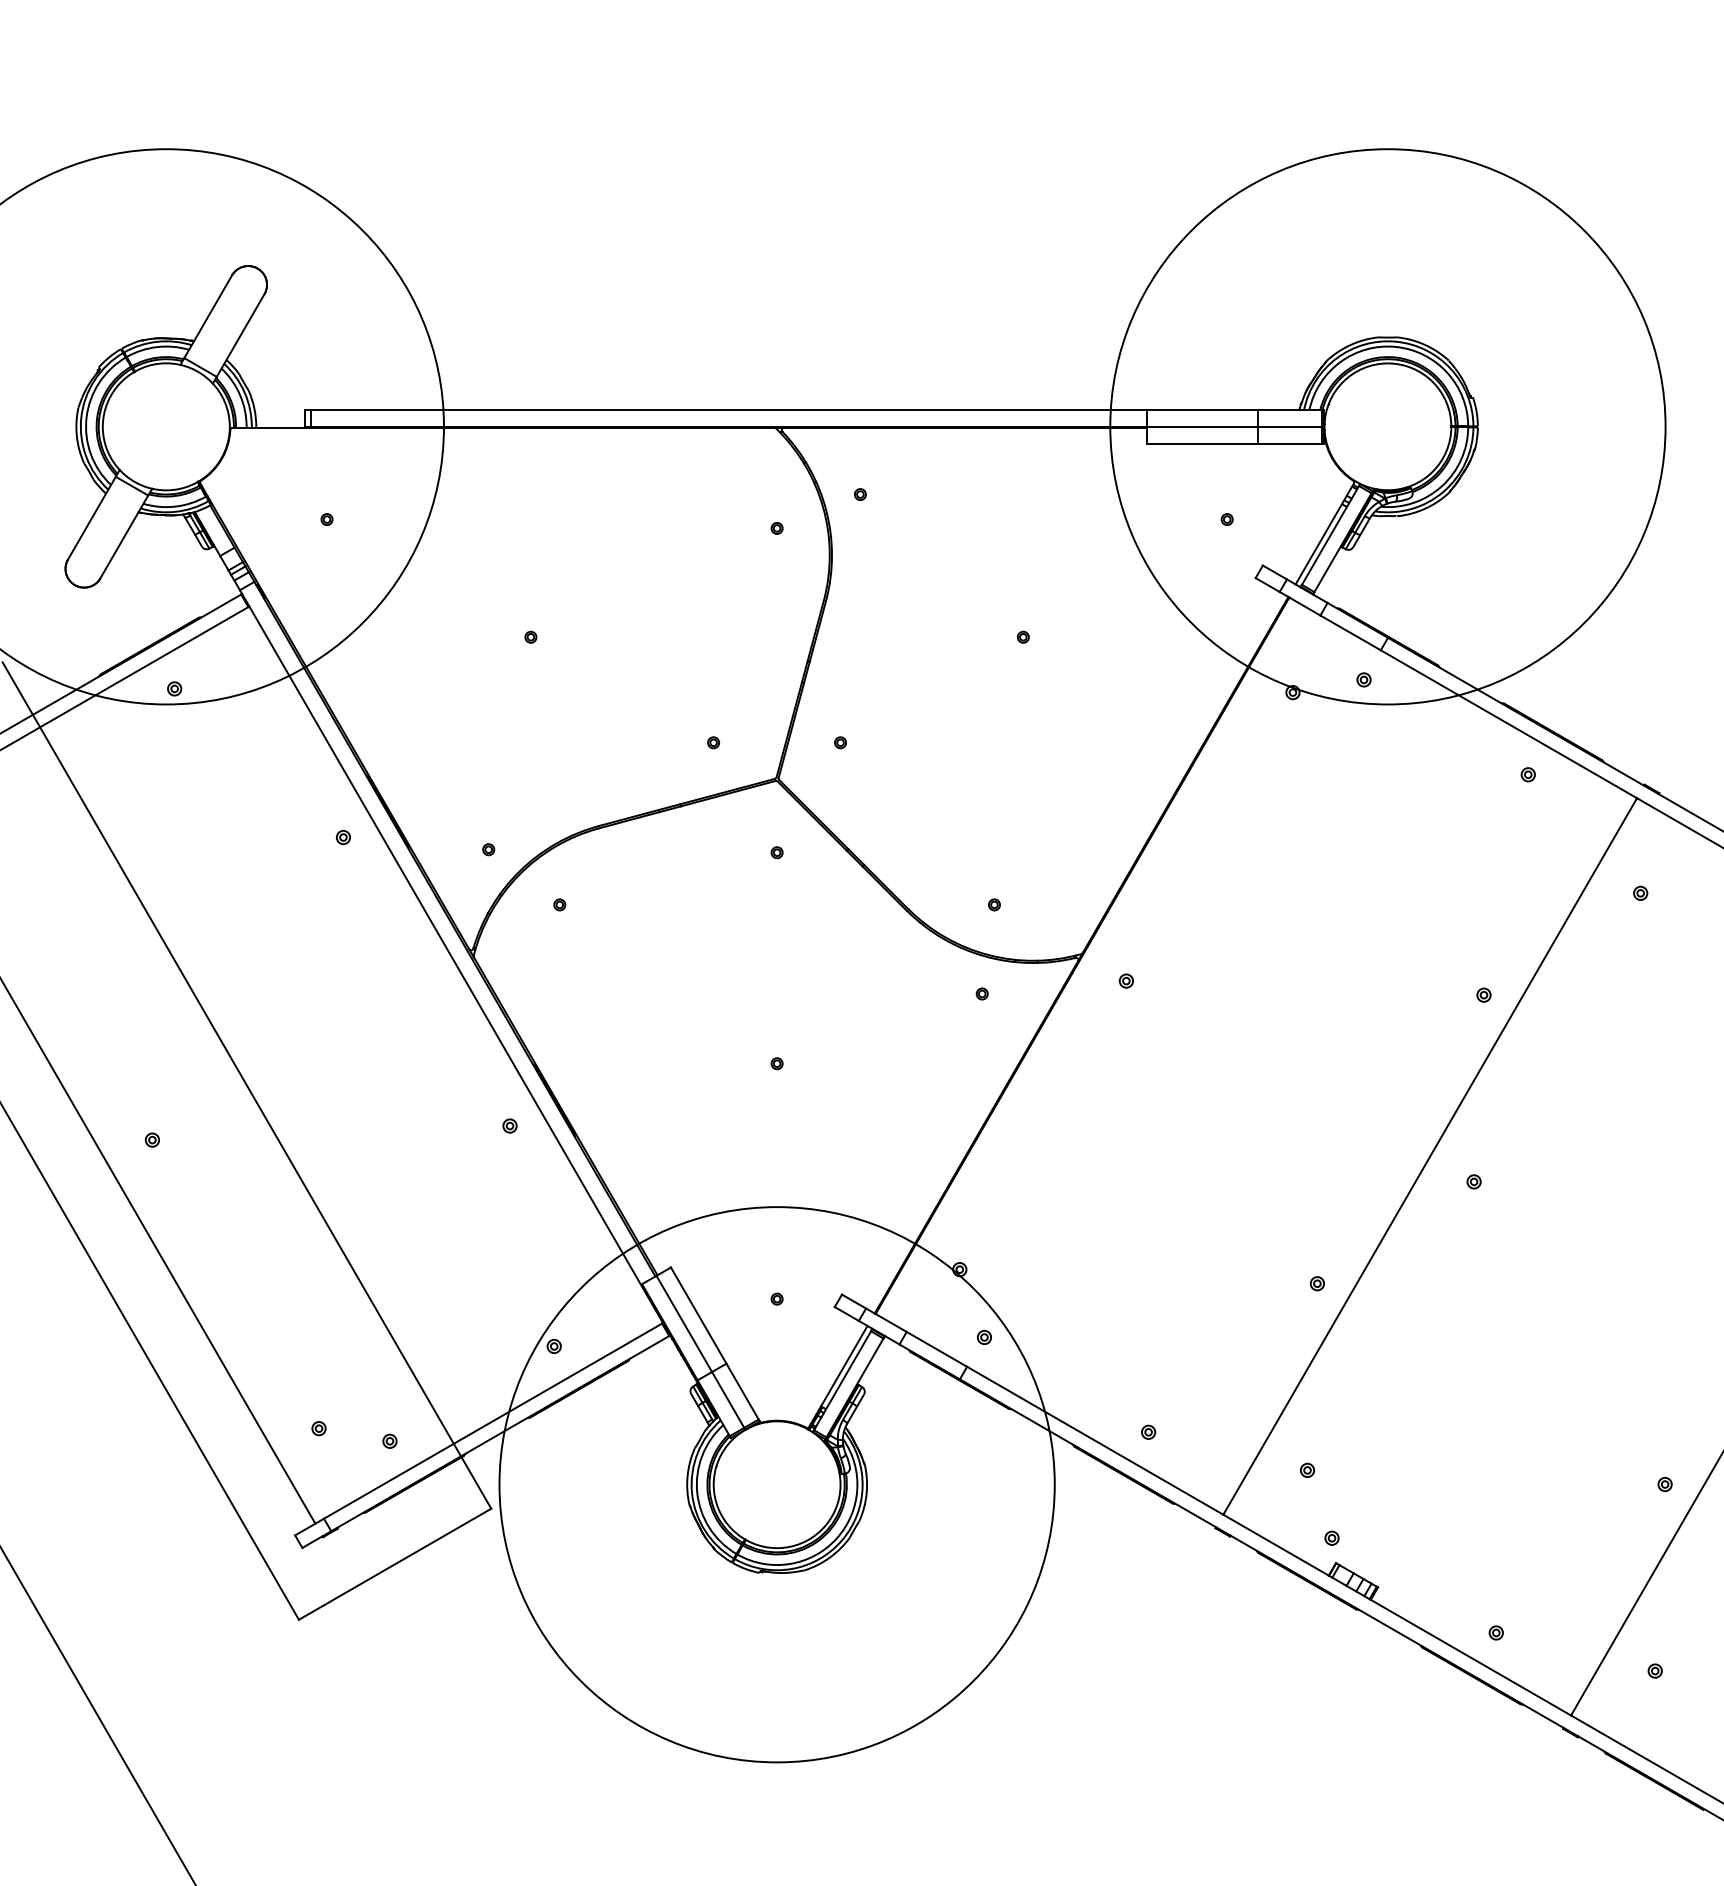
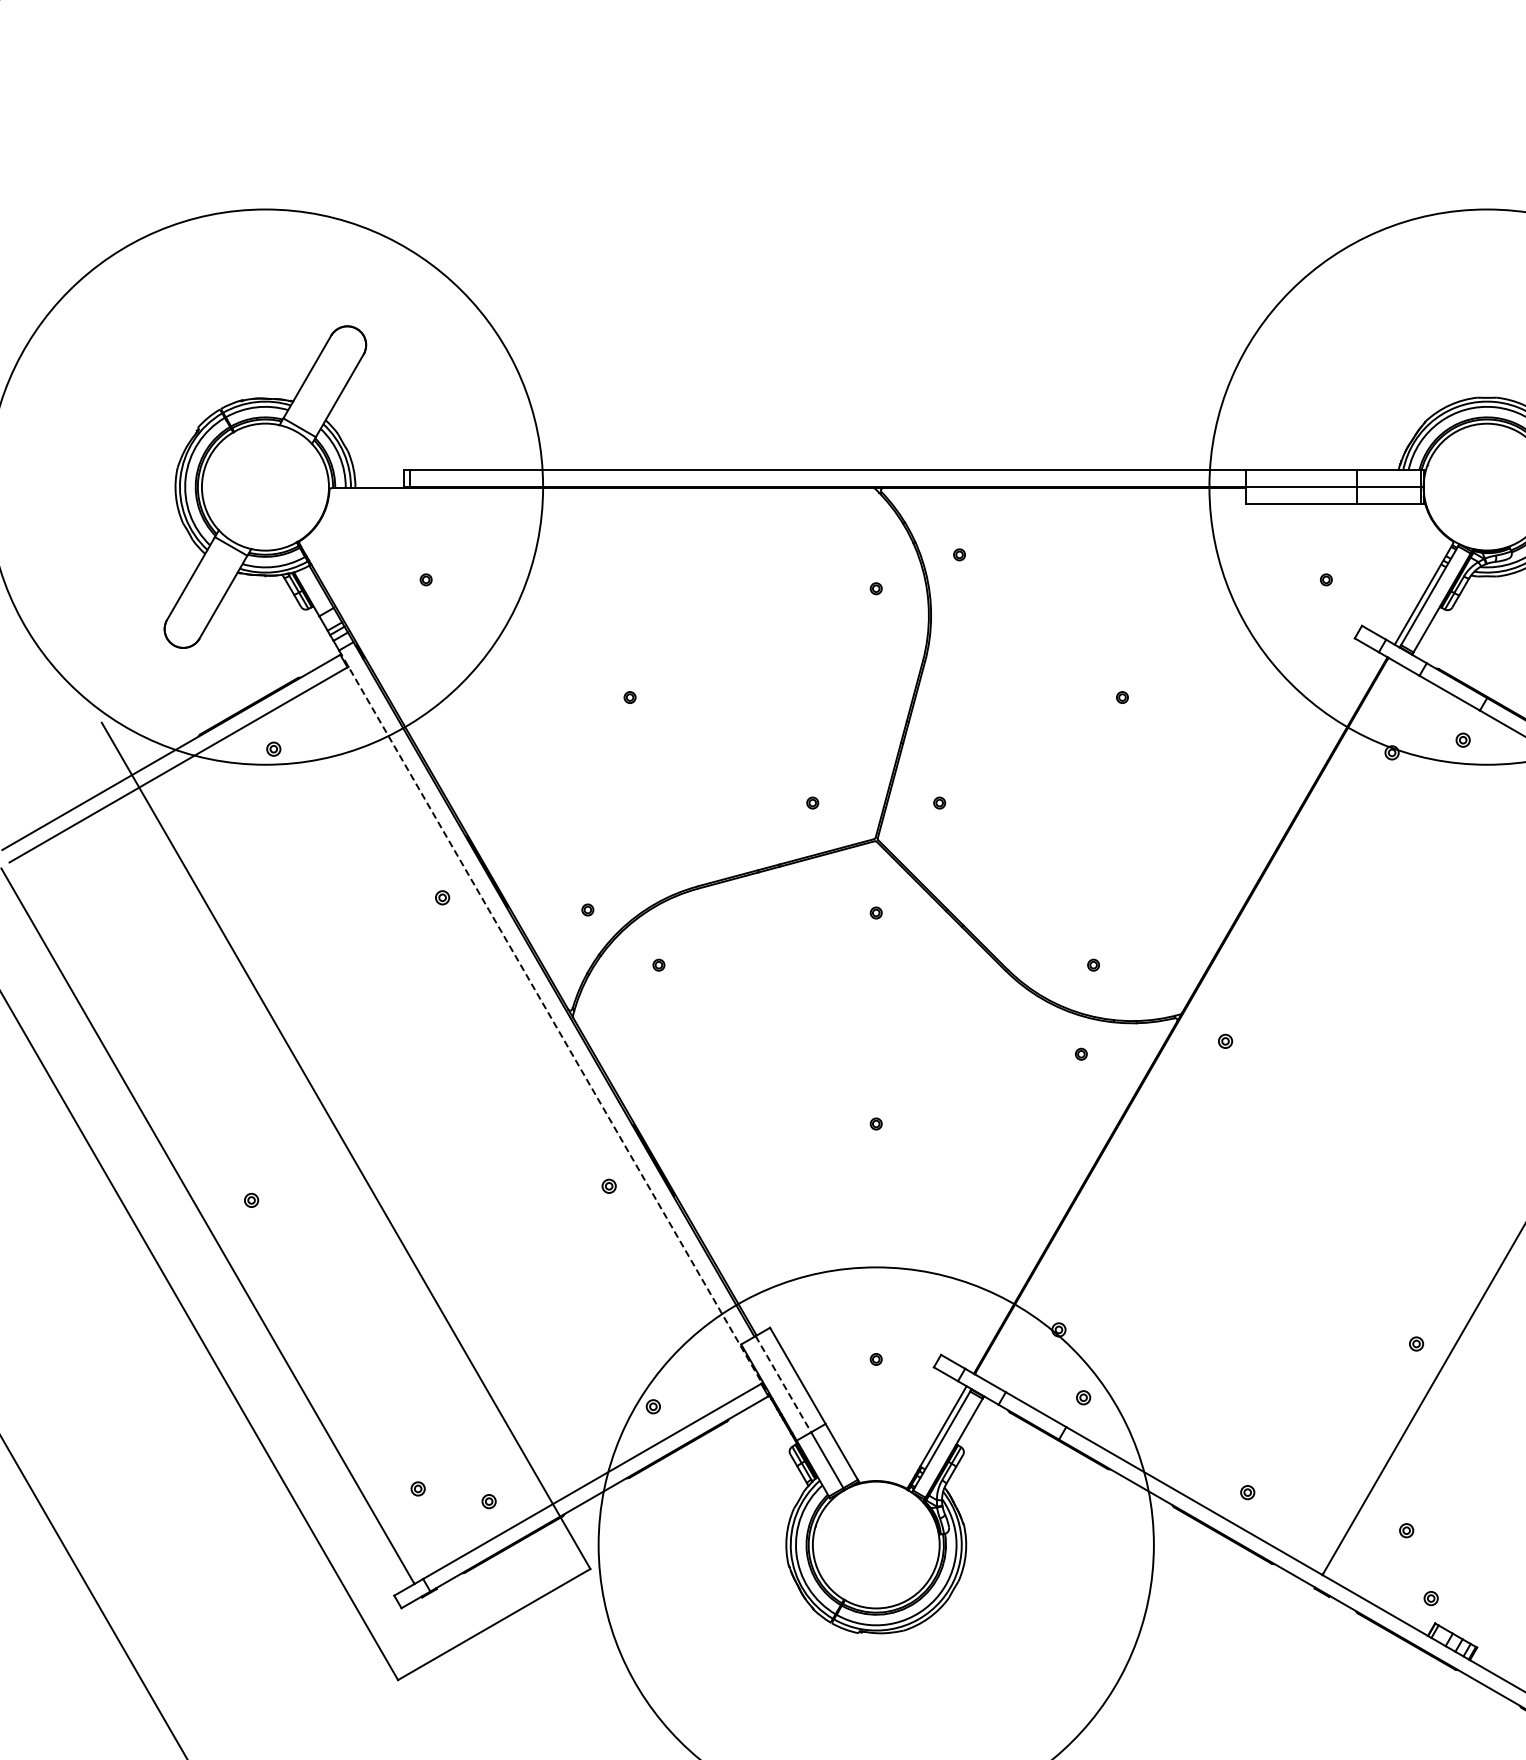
line: (455, 964) -> (554, 1024), solid -> dashed
line: (684, 1323) -> (783, 1383), solid -> dashed

